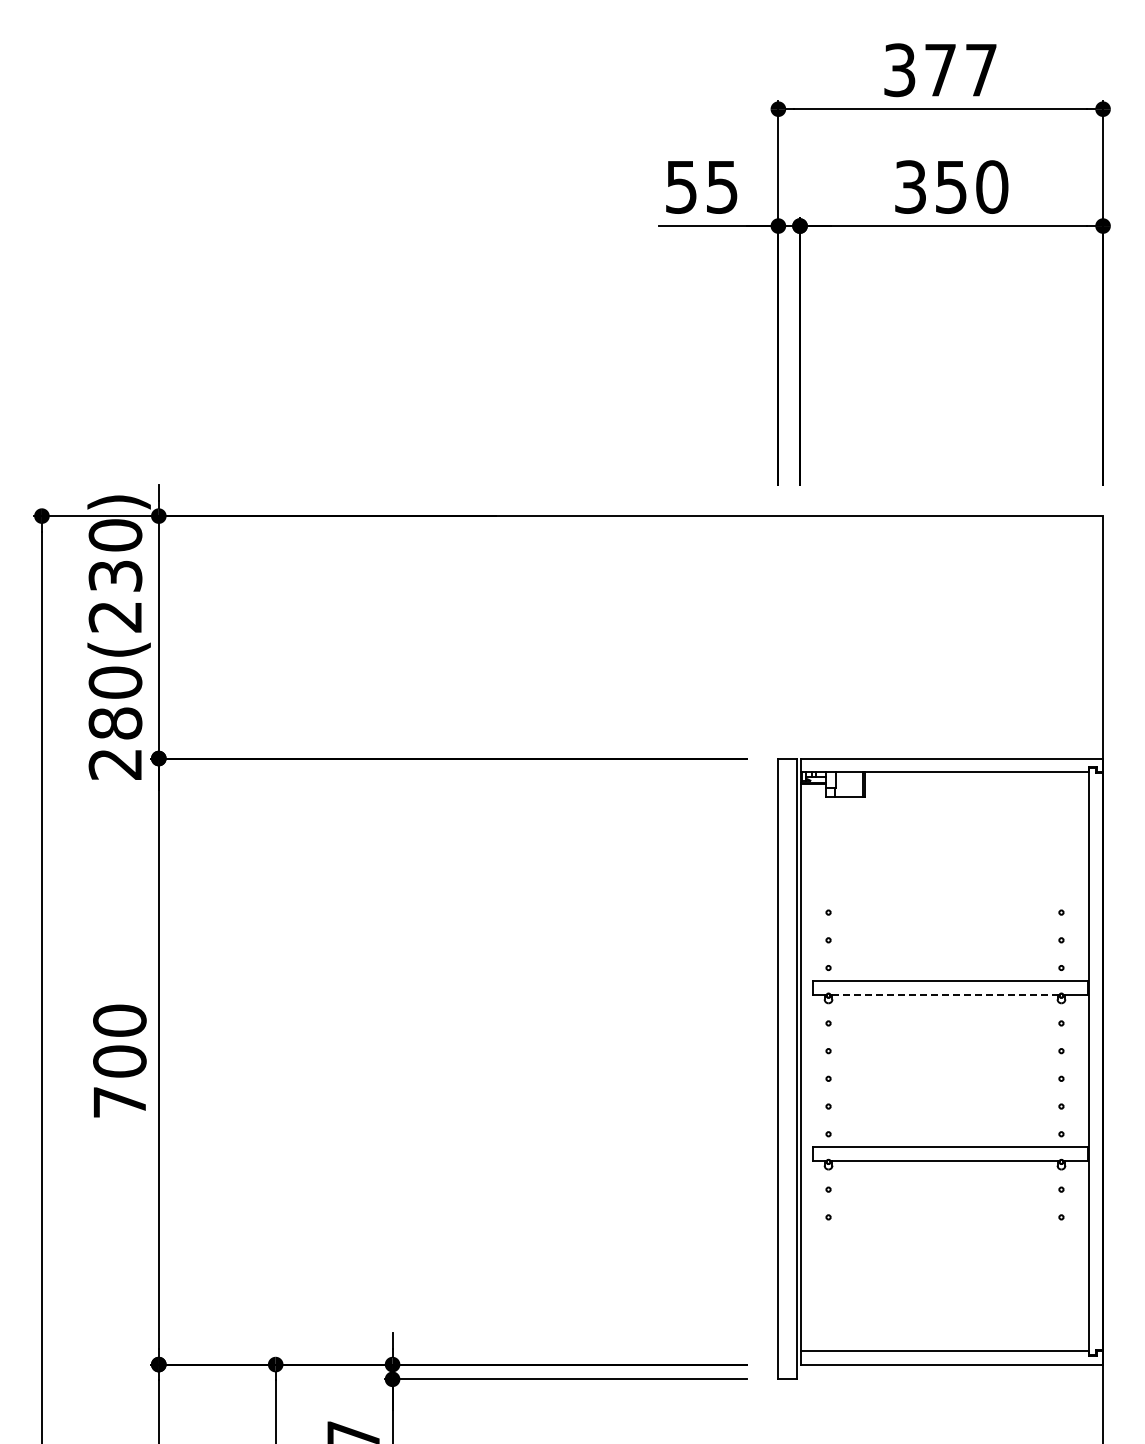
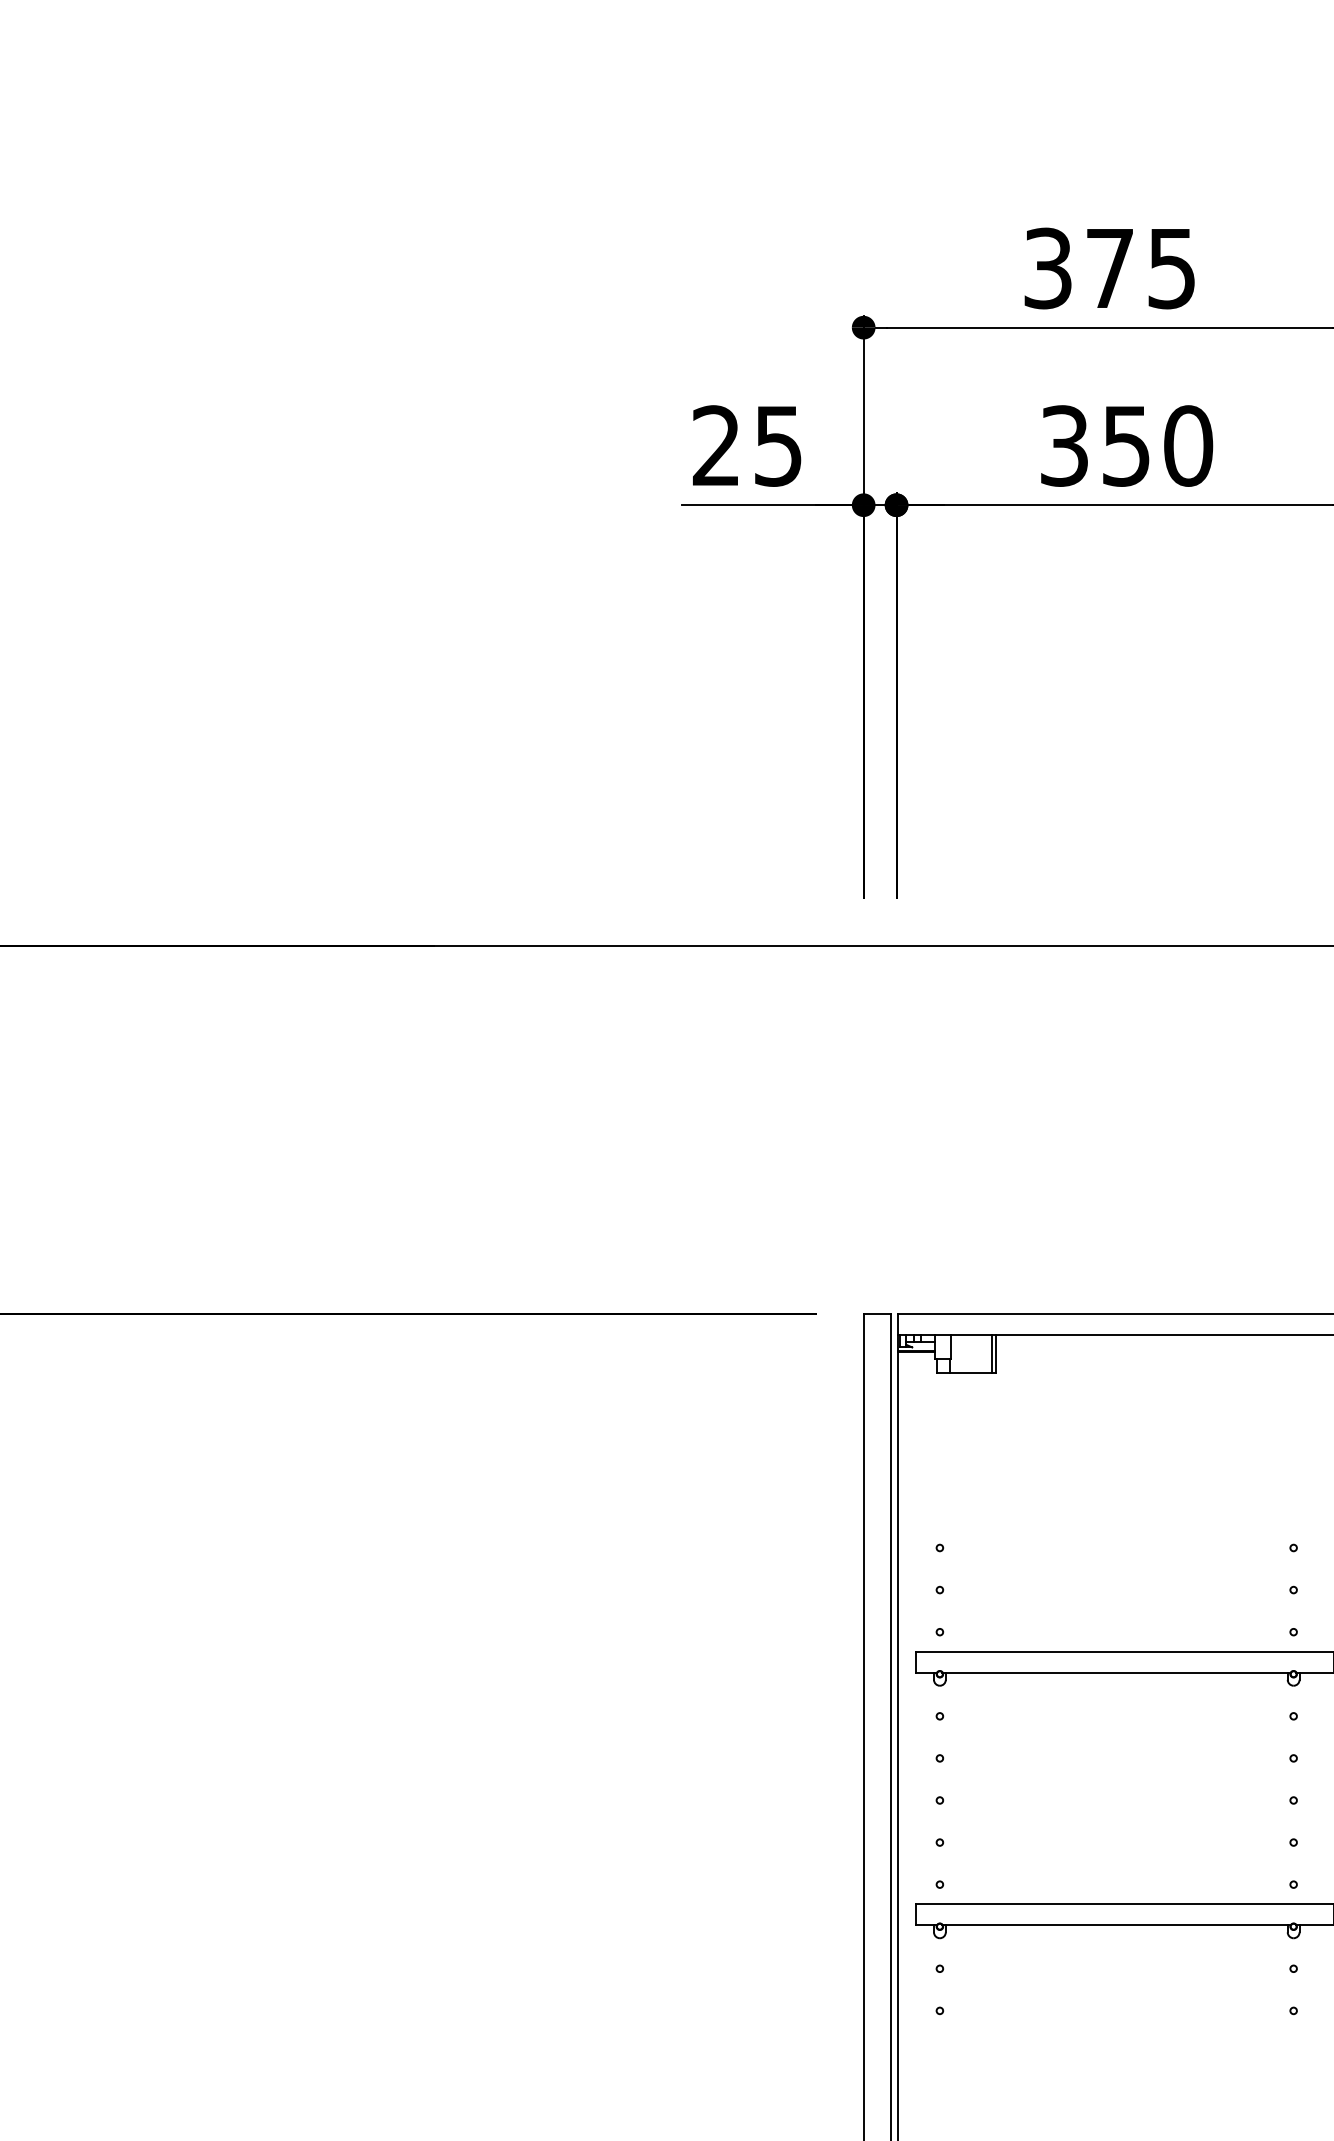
text: (981, 70) -> (1172, 268), 377 -> 375
text: (681, 186) -> (716, 445), 55 -> 25
line: (945, 994) -> (1117, 1672), dashed -> solid

